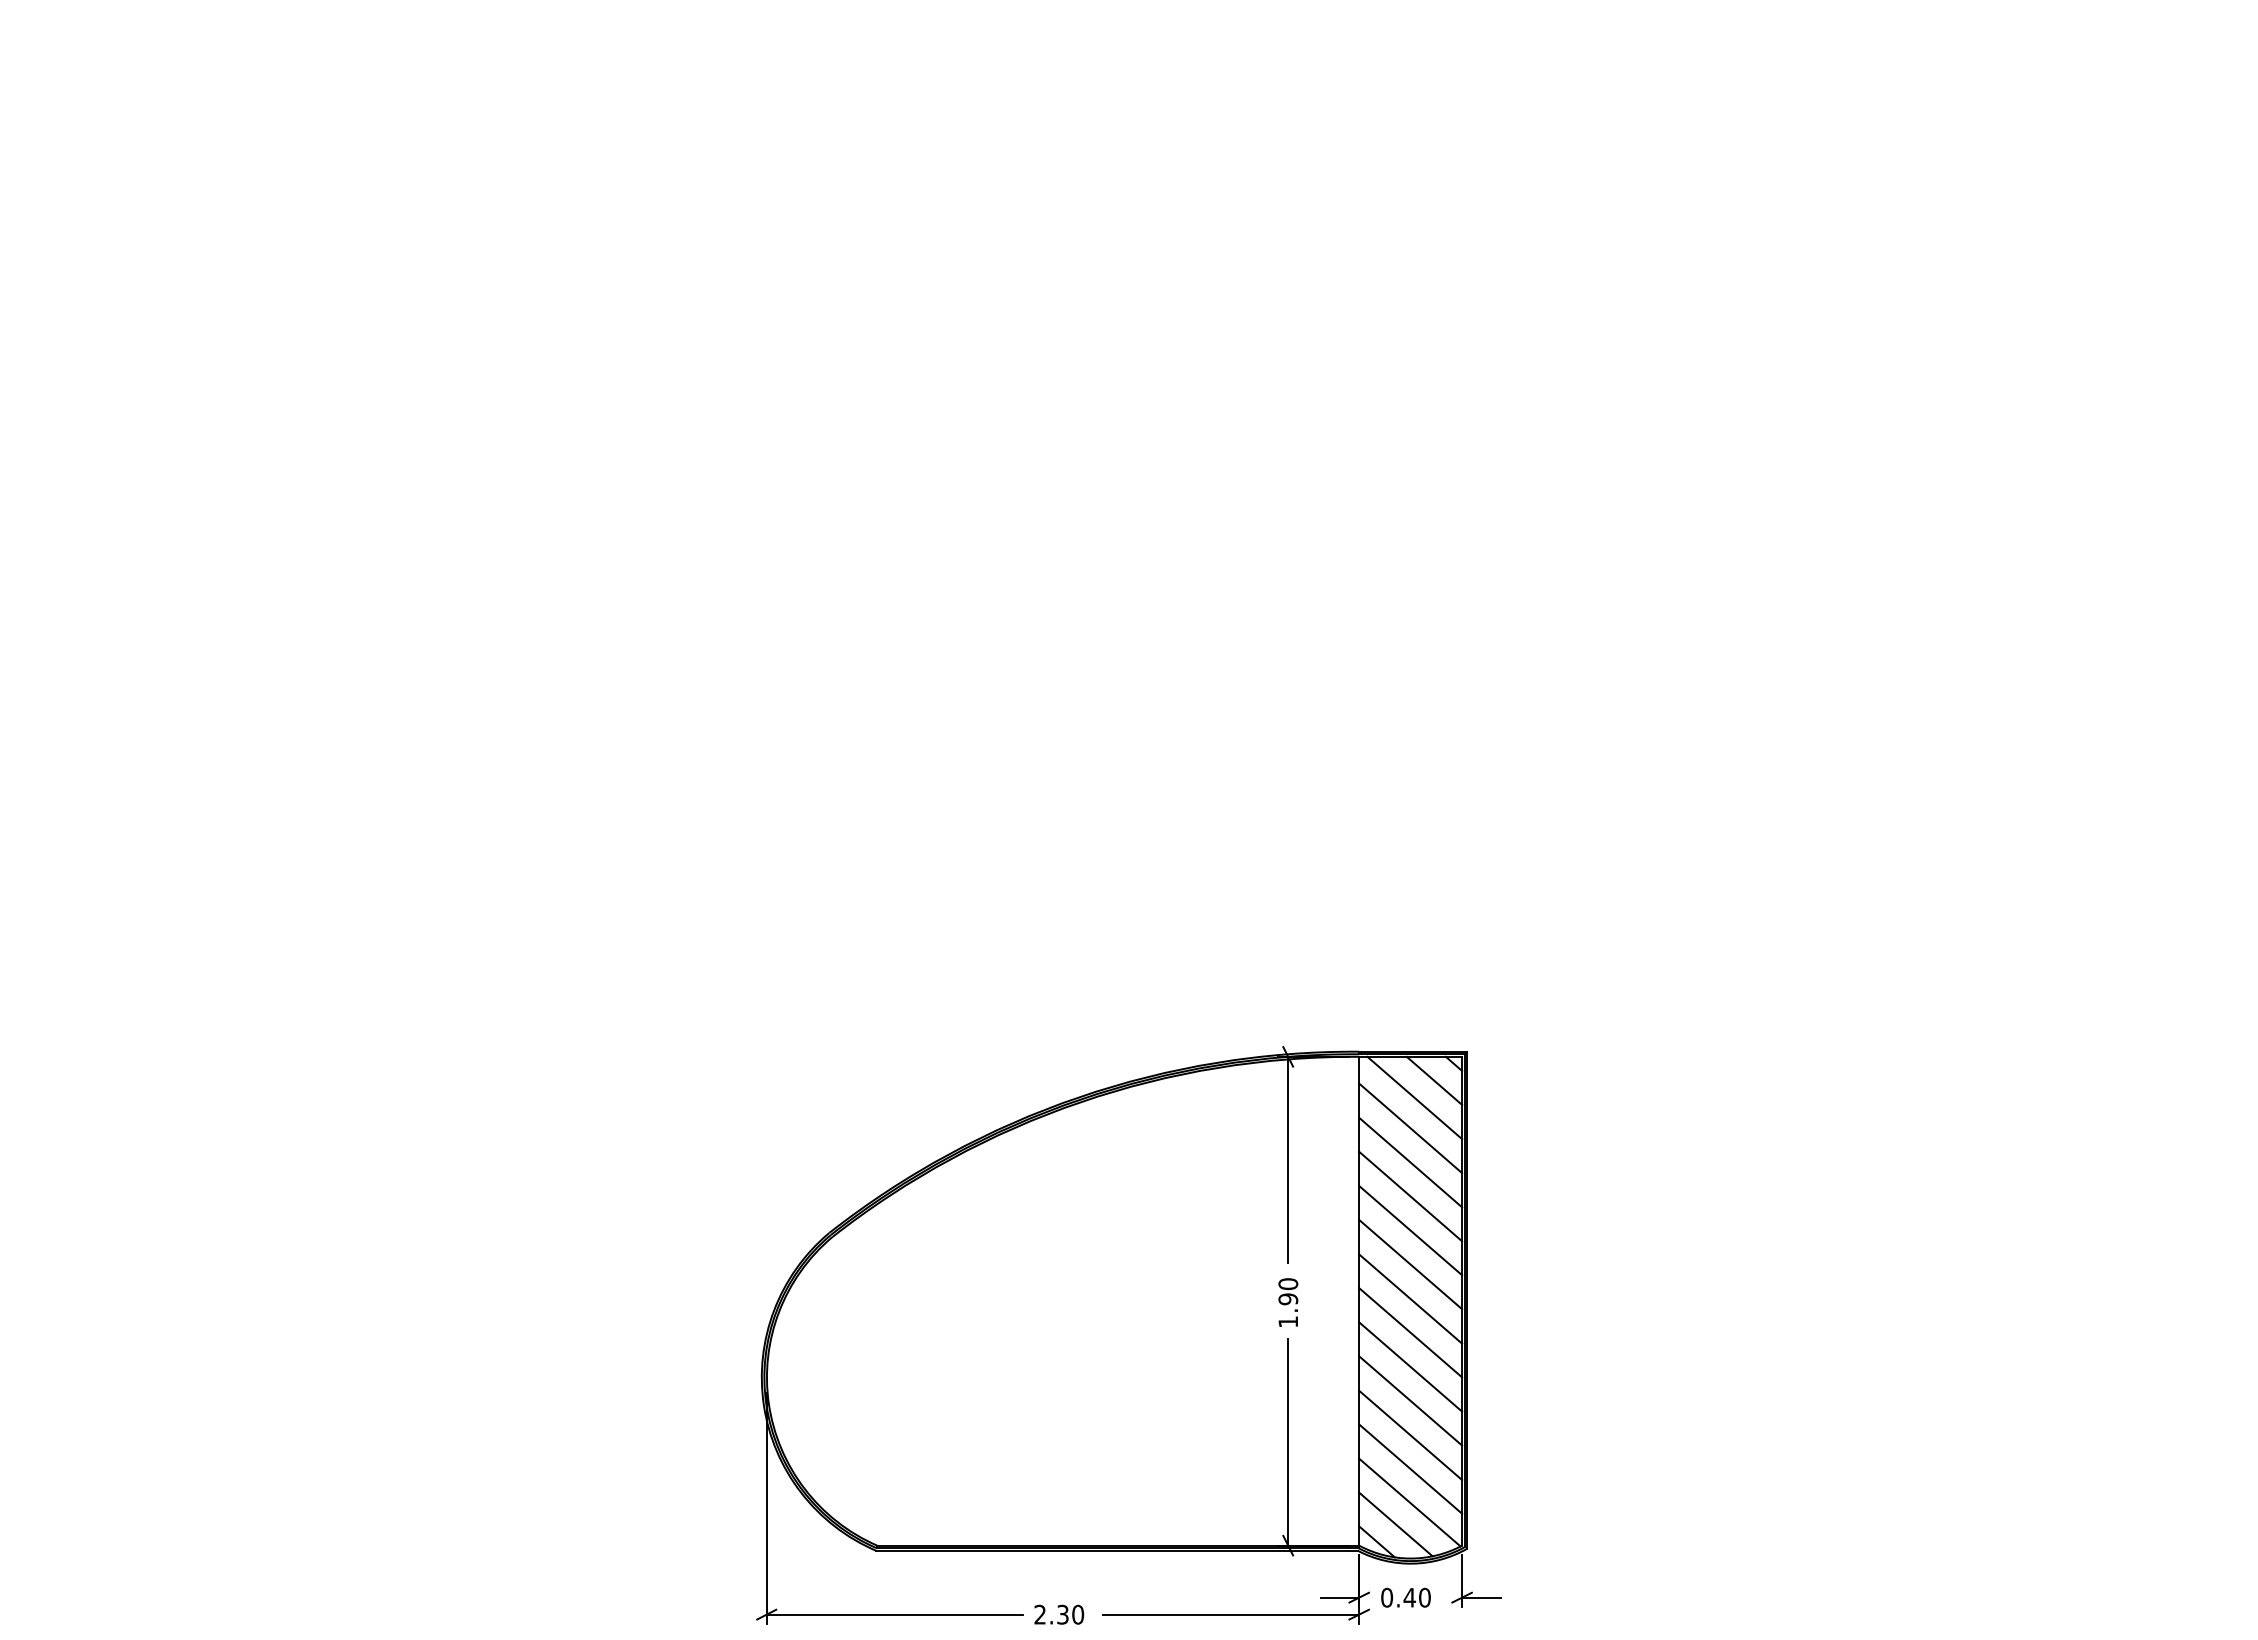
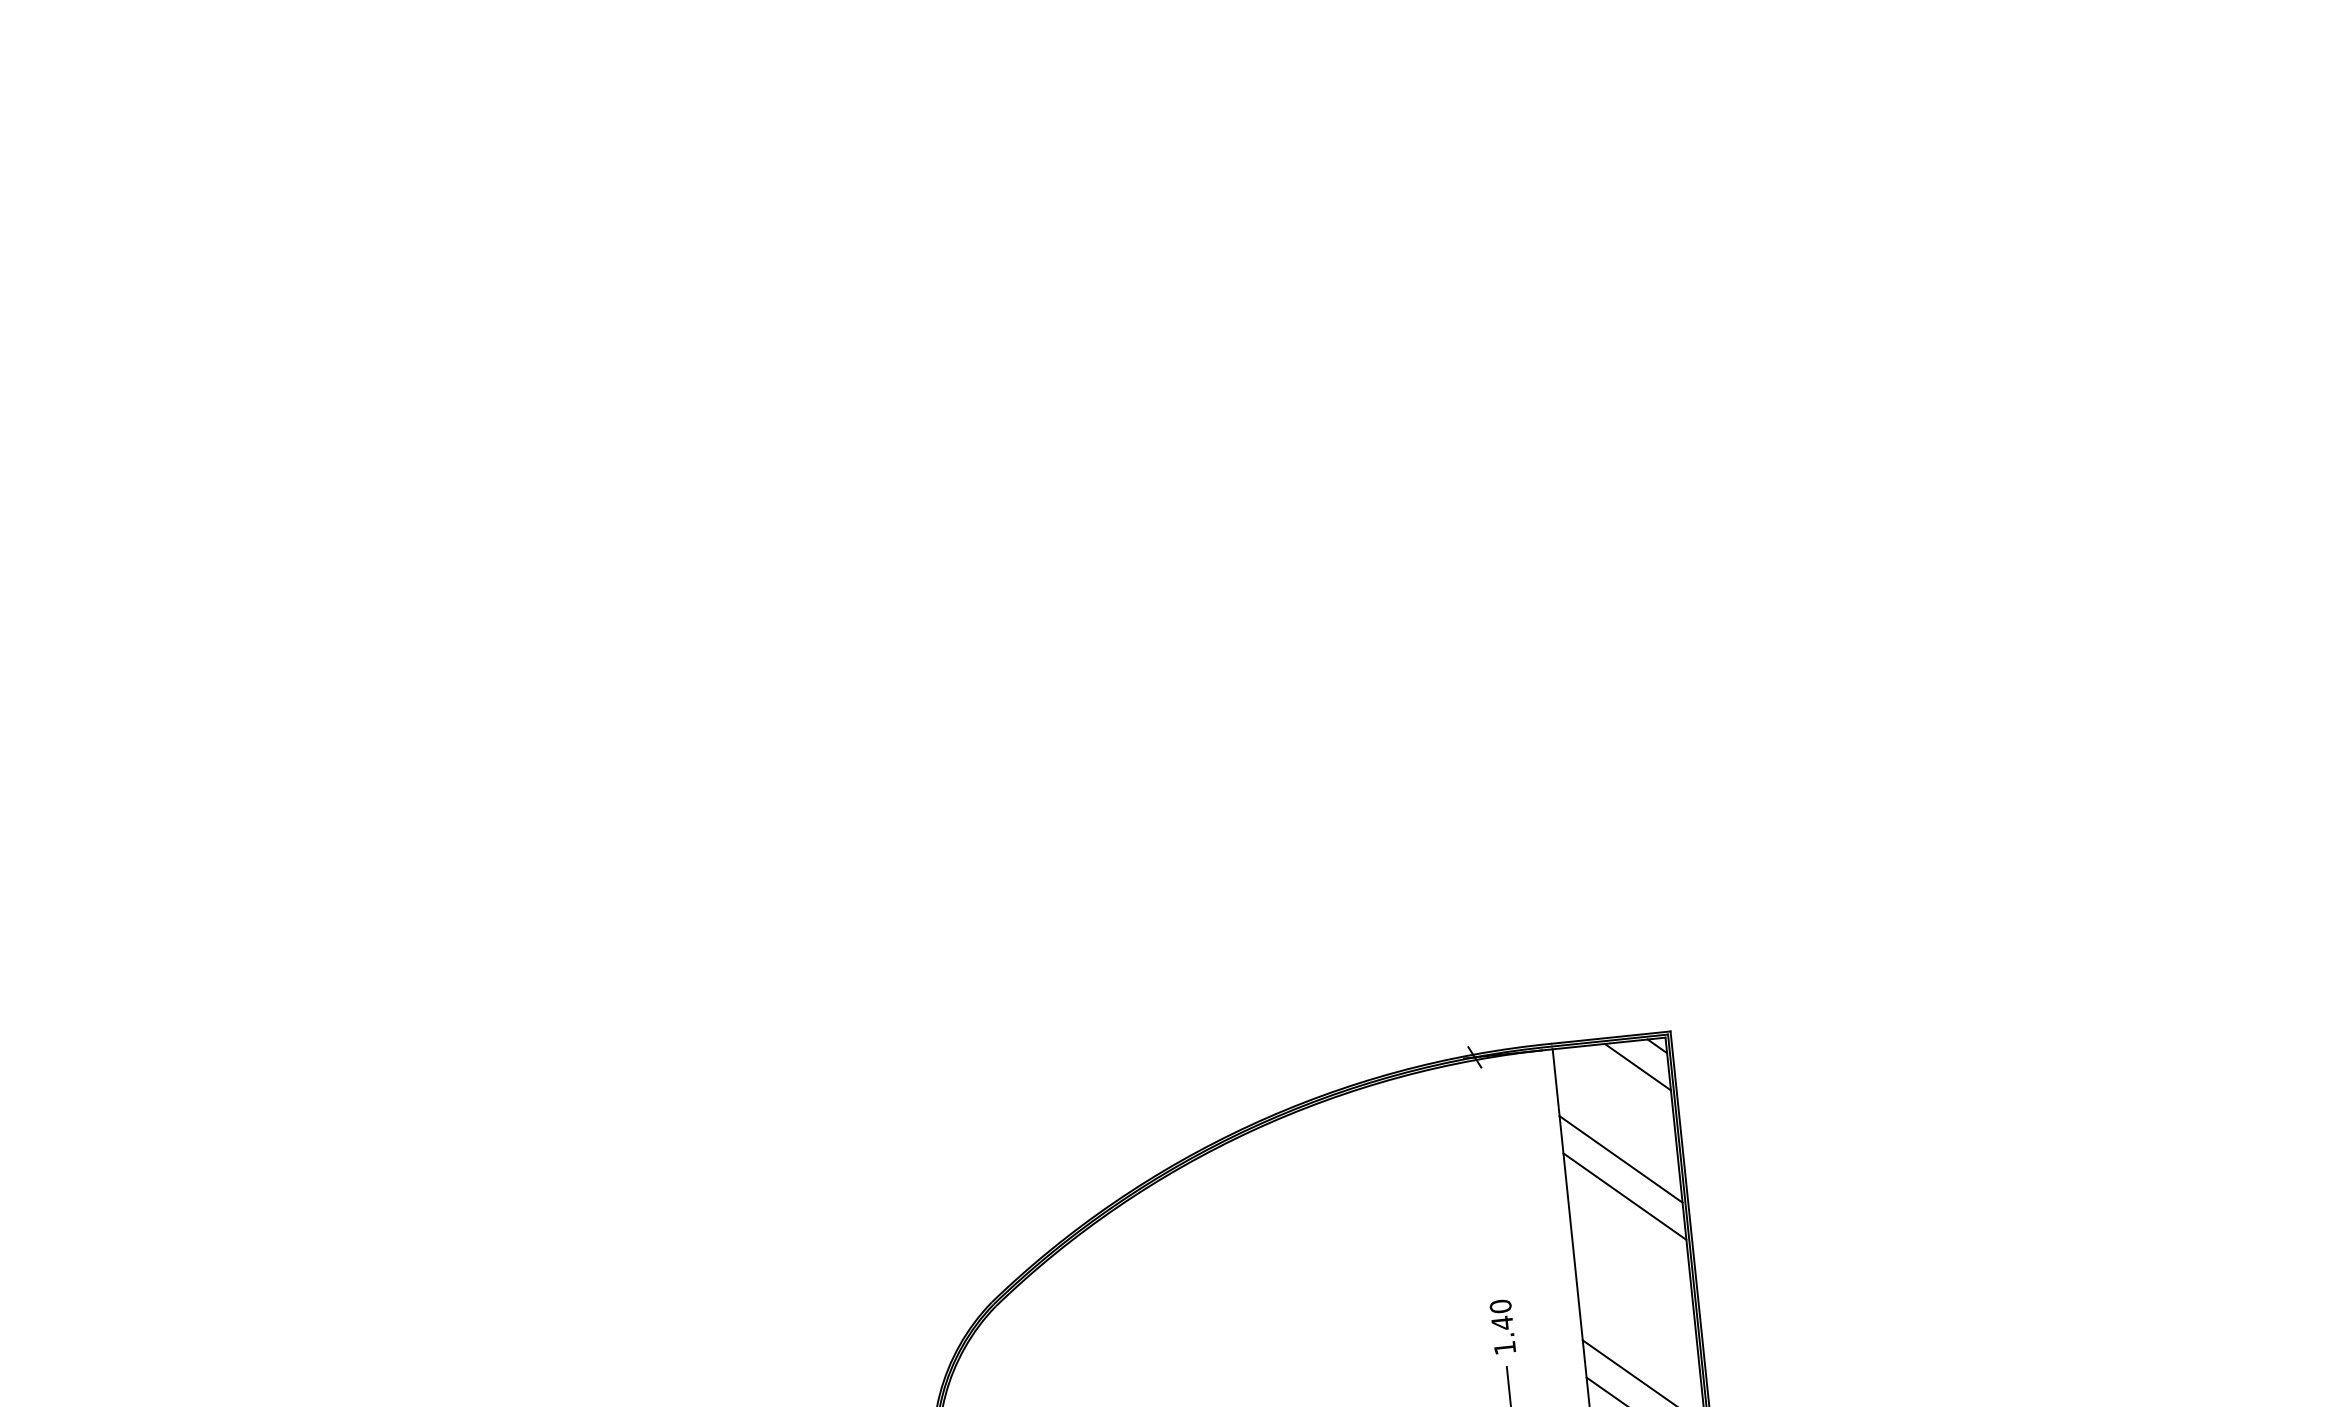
line: (1414, 1097) -> (1617, 1087), removed
line: (1410, 1128) -> (1617, 1122), removed
line: (1288, 1159) -> (1486, 1169), removed
line: (1410, 1230) -> (1628, 1233), removed
line: (1410, 1264) -> (1632, 1271), removed
line: (1410, 1298) -> (1636, 1308), removed
text: (1288, 1299) -> (1502, 1323), 1.90 -> 1.40
line: (1410, 1332) -> (1640, 1345), removed

